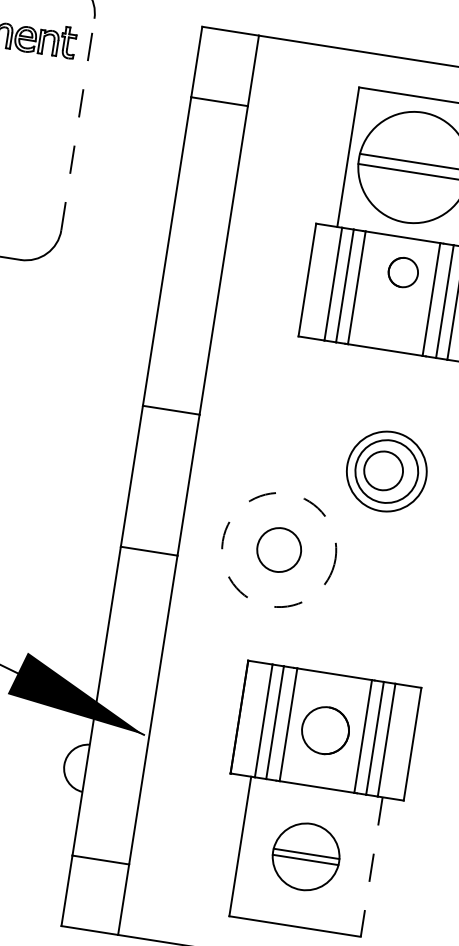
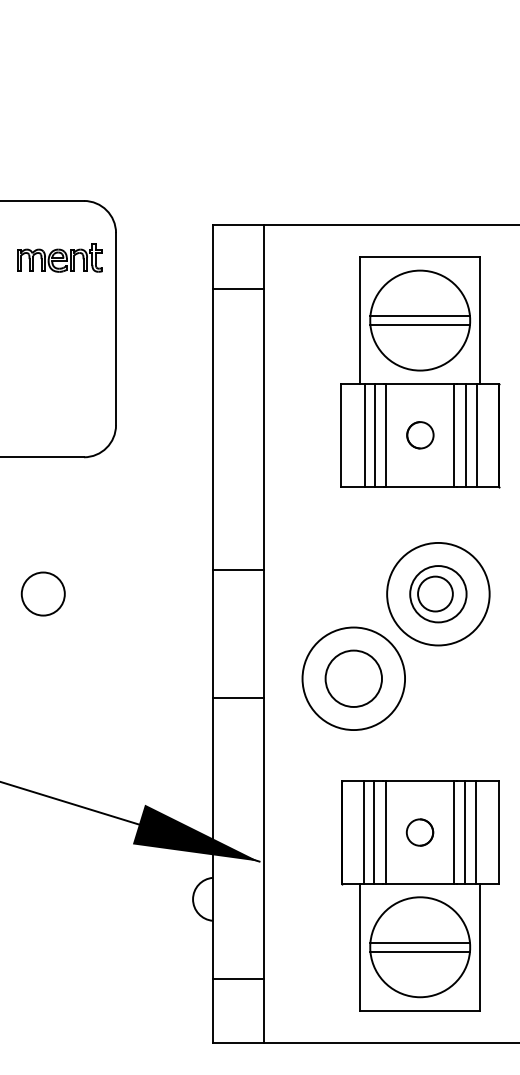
line: (78, 123) -> (116, 328), dashed -> solid
part: (403, 272) -> (420, 435), moved
circle: (387, 470) -> (438, 593), size x1.43
circle: (278, 549) -> (353, 678), dashed -> solid
circle: (278, 549) -> (353, 678), size x1.43
part: (324, 730) -> (419, 832), size x0.62
part: (306, 857) -> (420, 947), size x1.67
line: (371, 867) -> (479, 947), dashed -> solid

